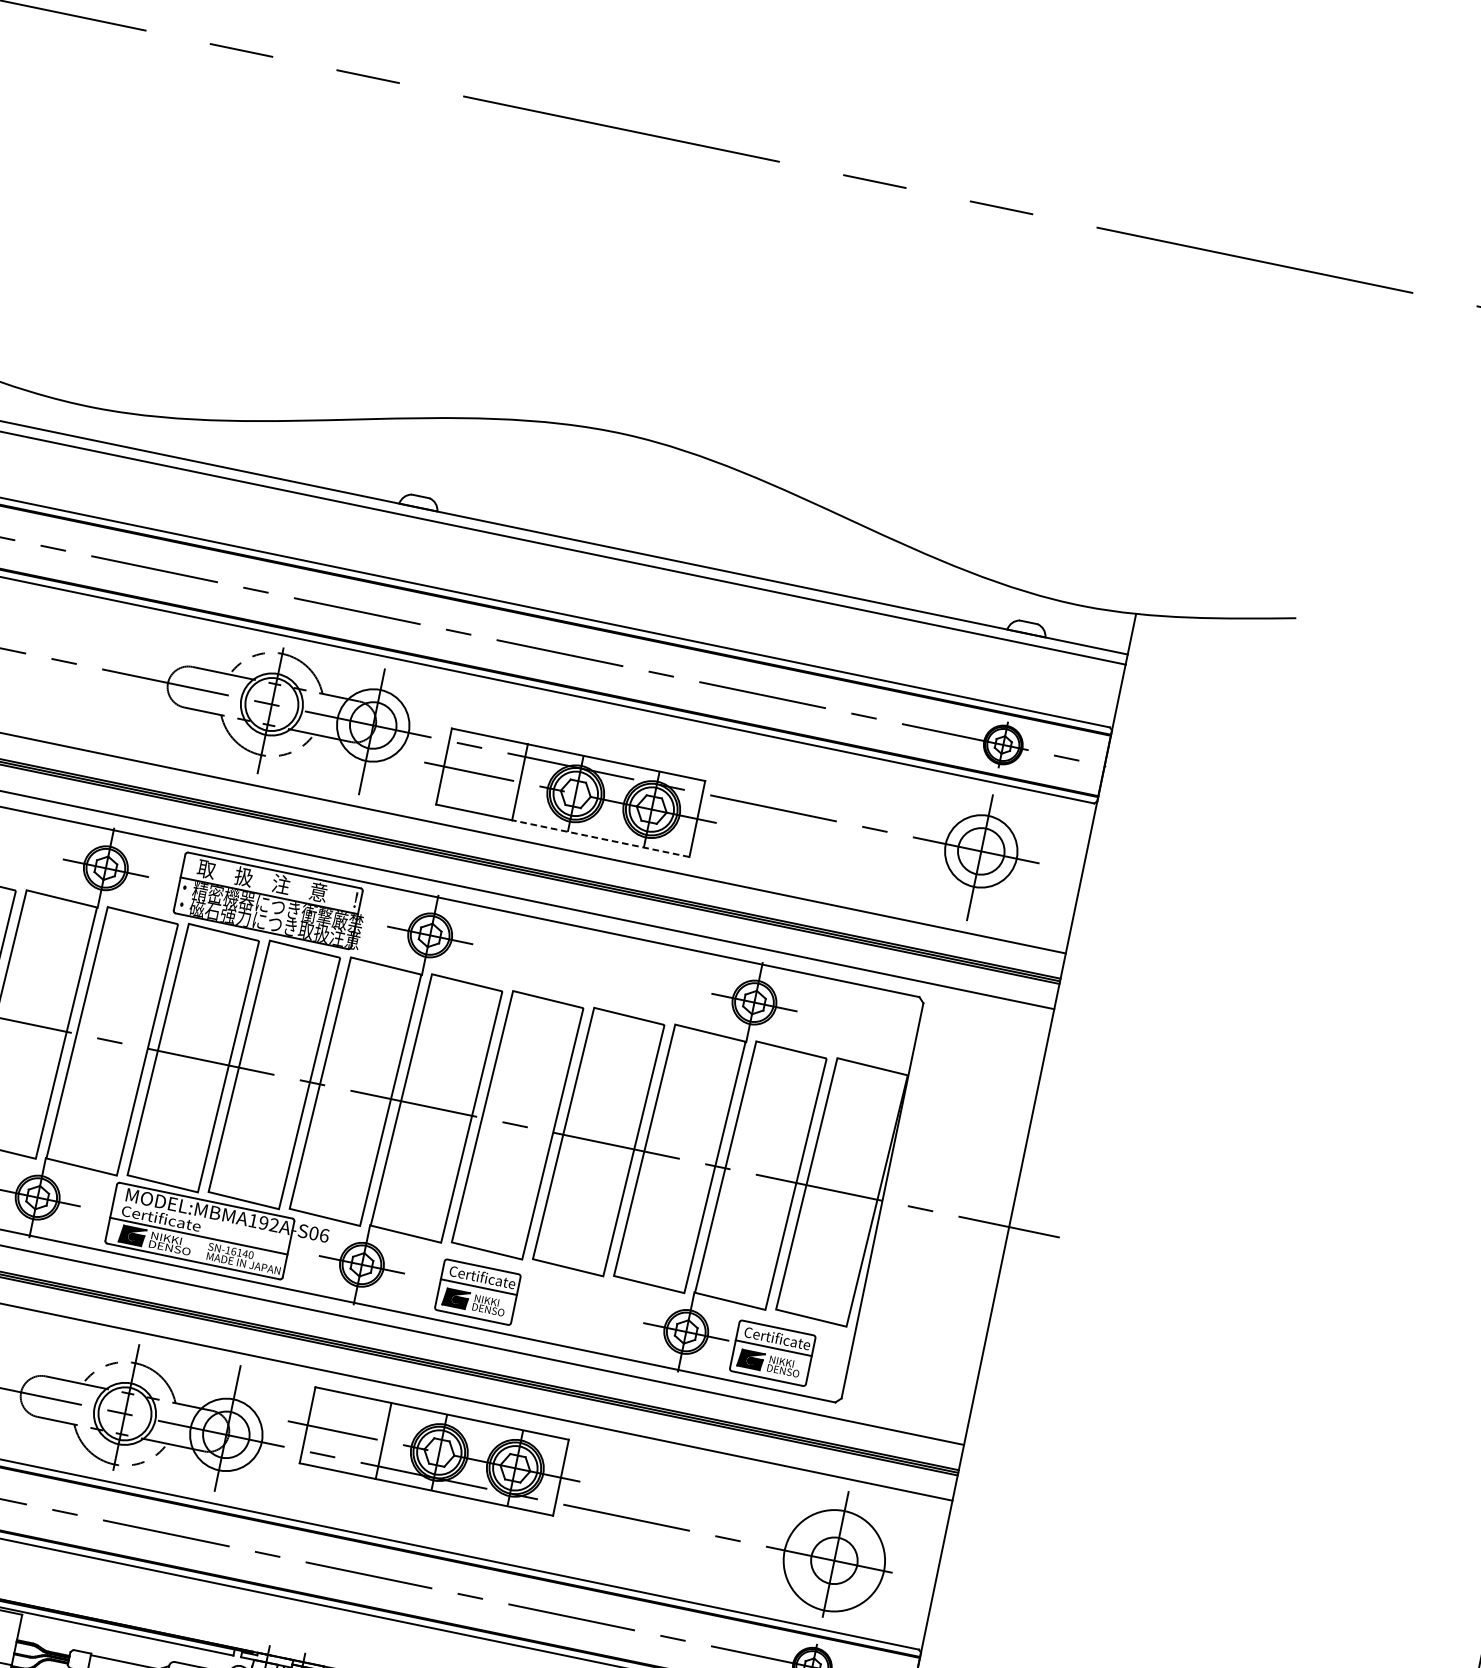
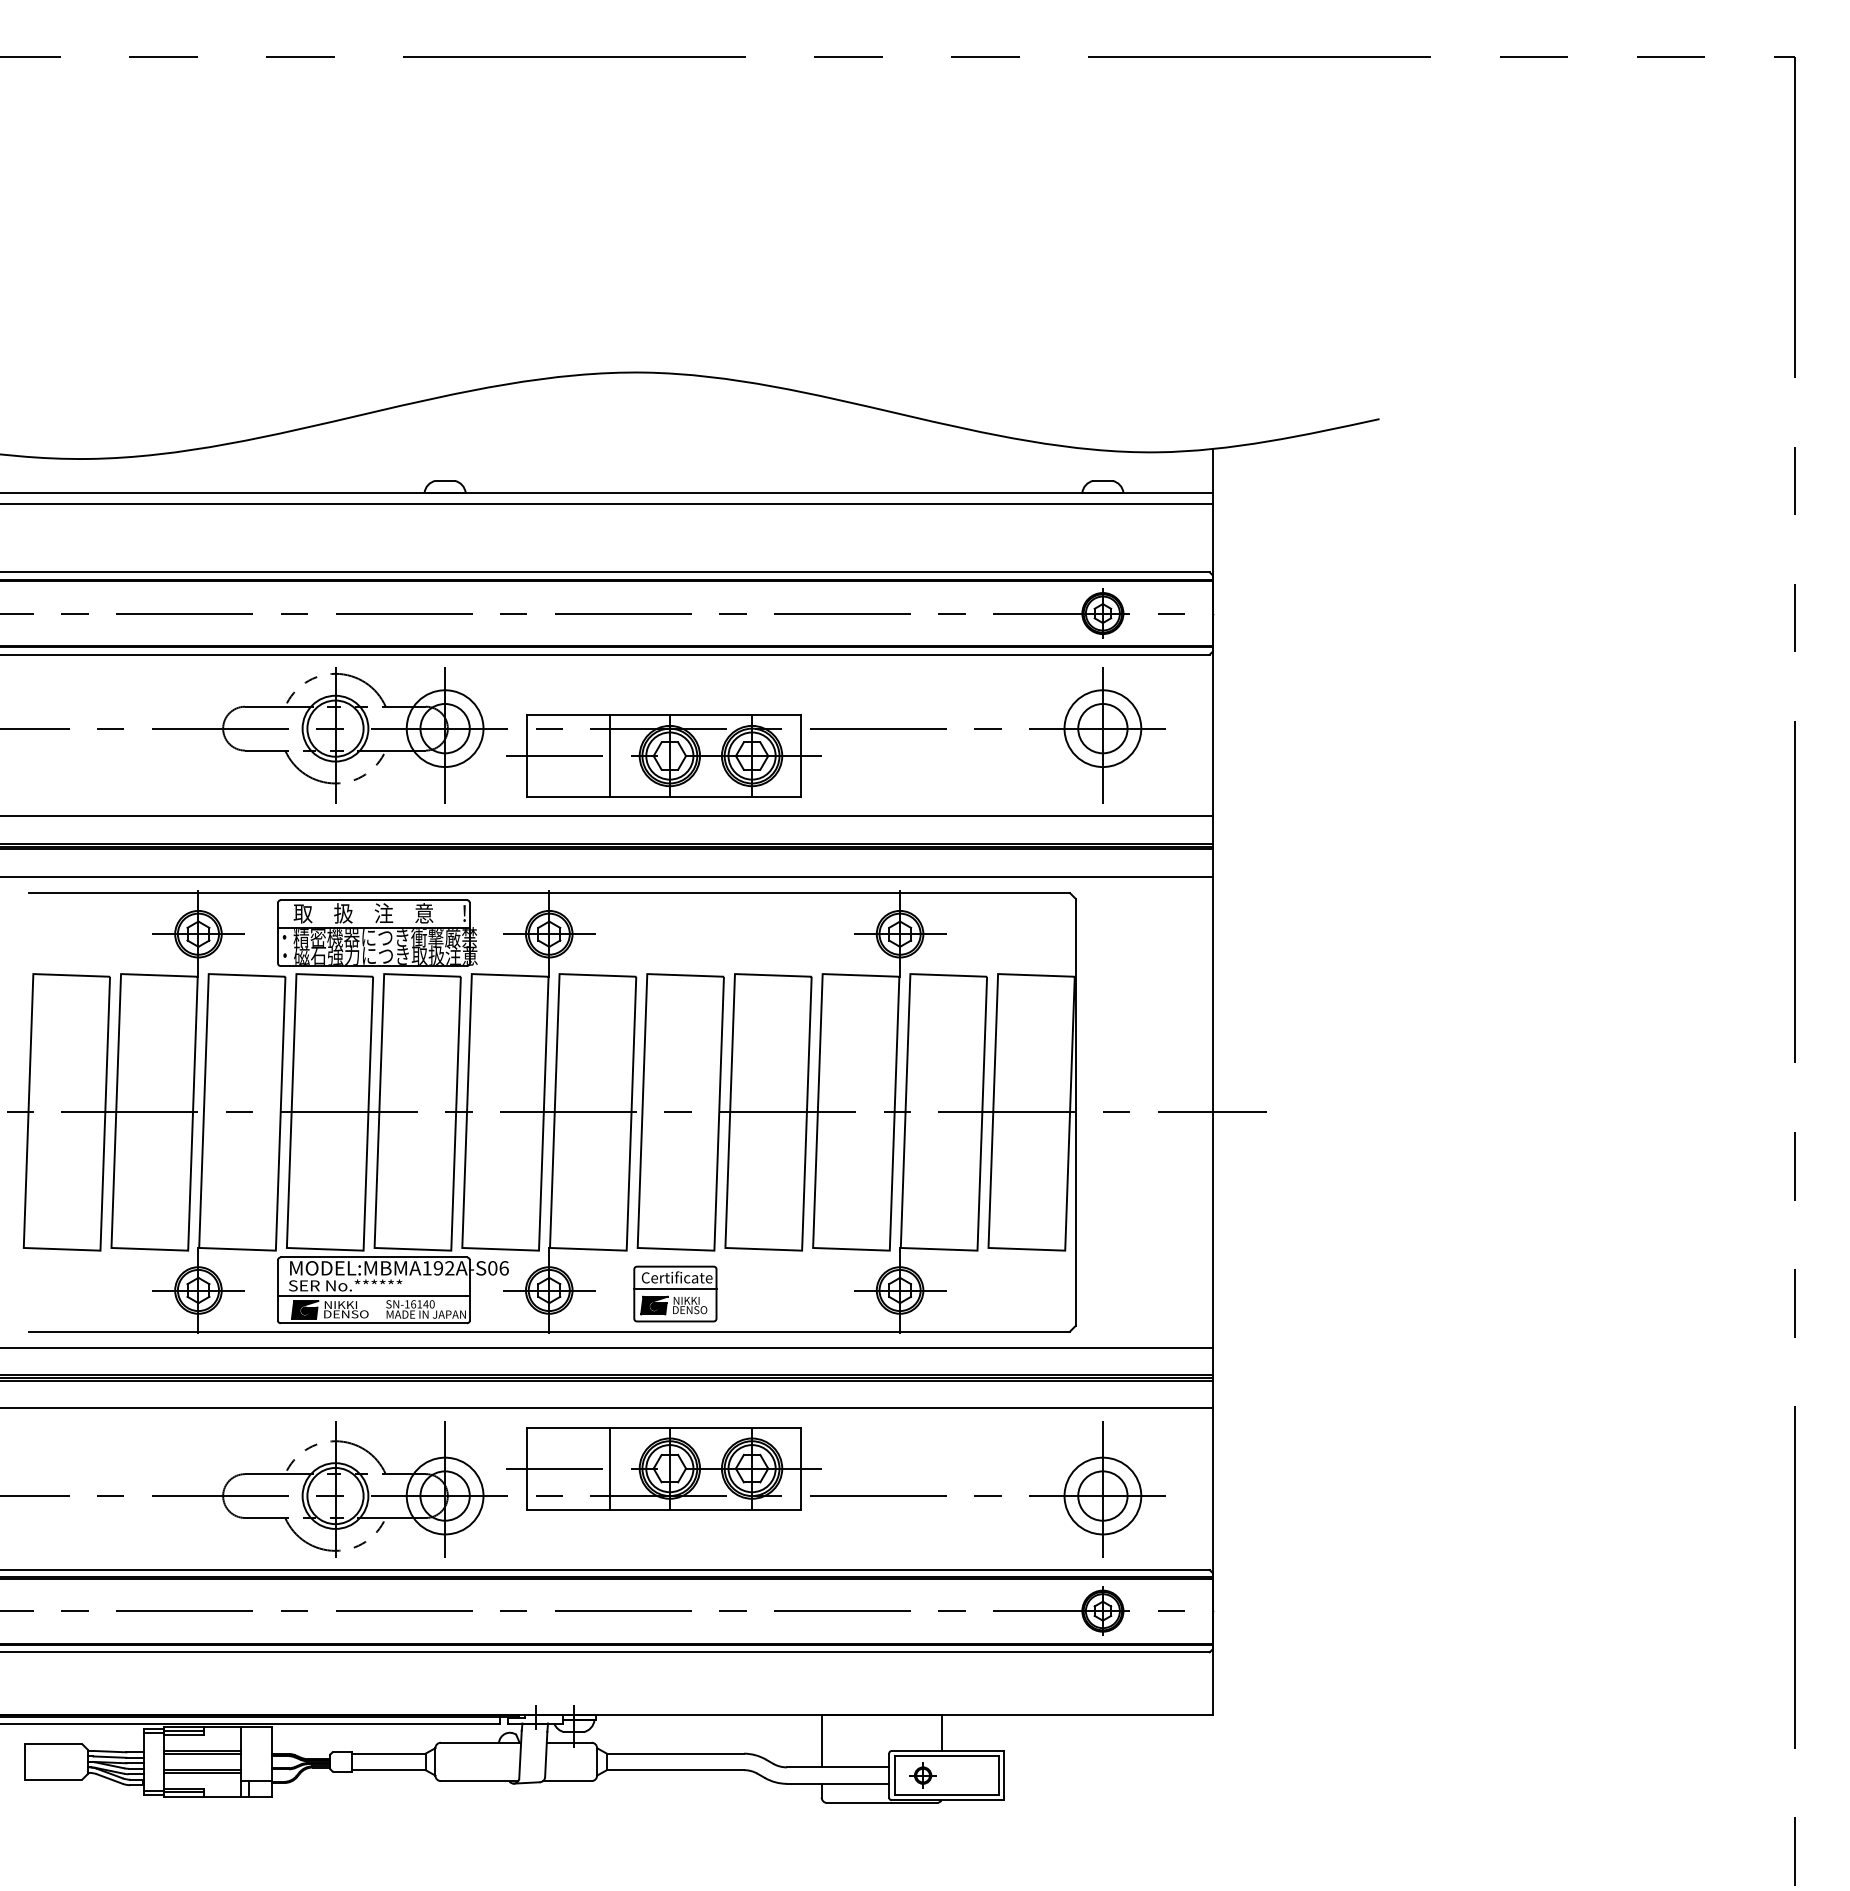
line: (600, 838) -> (705, 797), dashed -> solid
text: (174, 1221) -> (345, 1285), Certificate -> SER No.******
part: (772, 1352) -> (994, 1293), removed
circle: (834, 1560) -> (1102, 1495), size x0.71

